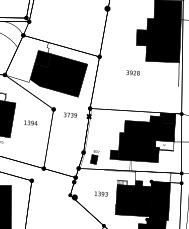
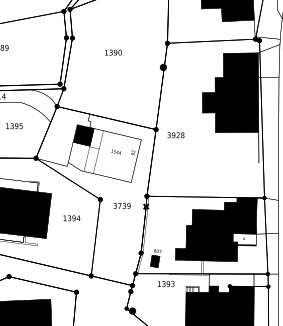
text: (132, 73) -> (175, 135), moved
fill: (58, 75) -> (104, 155), removed
text: (101, 194) -> (166, 284), moved

